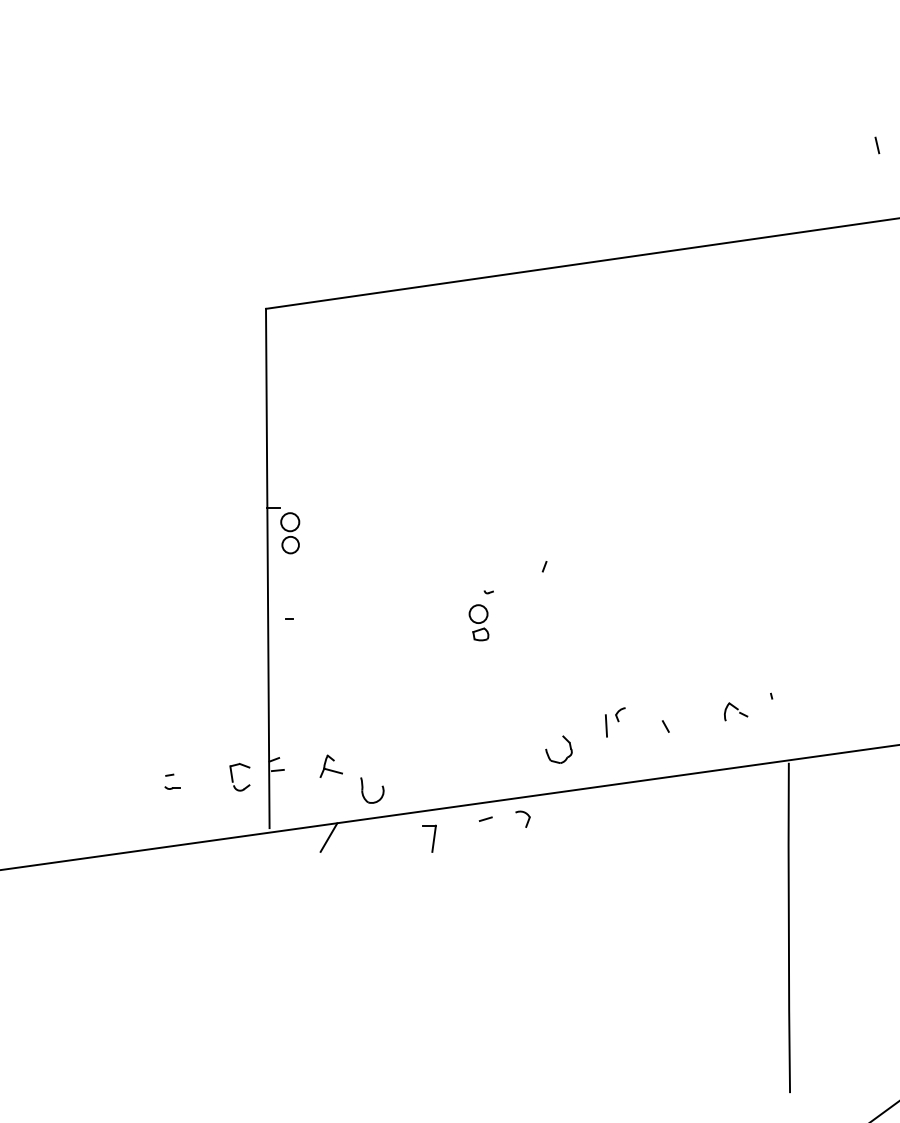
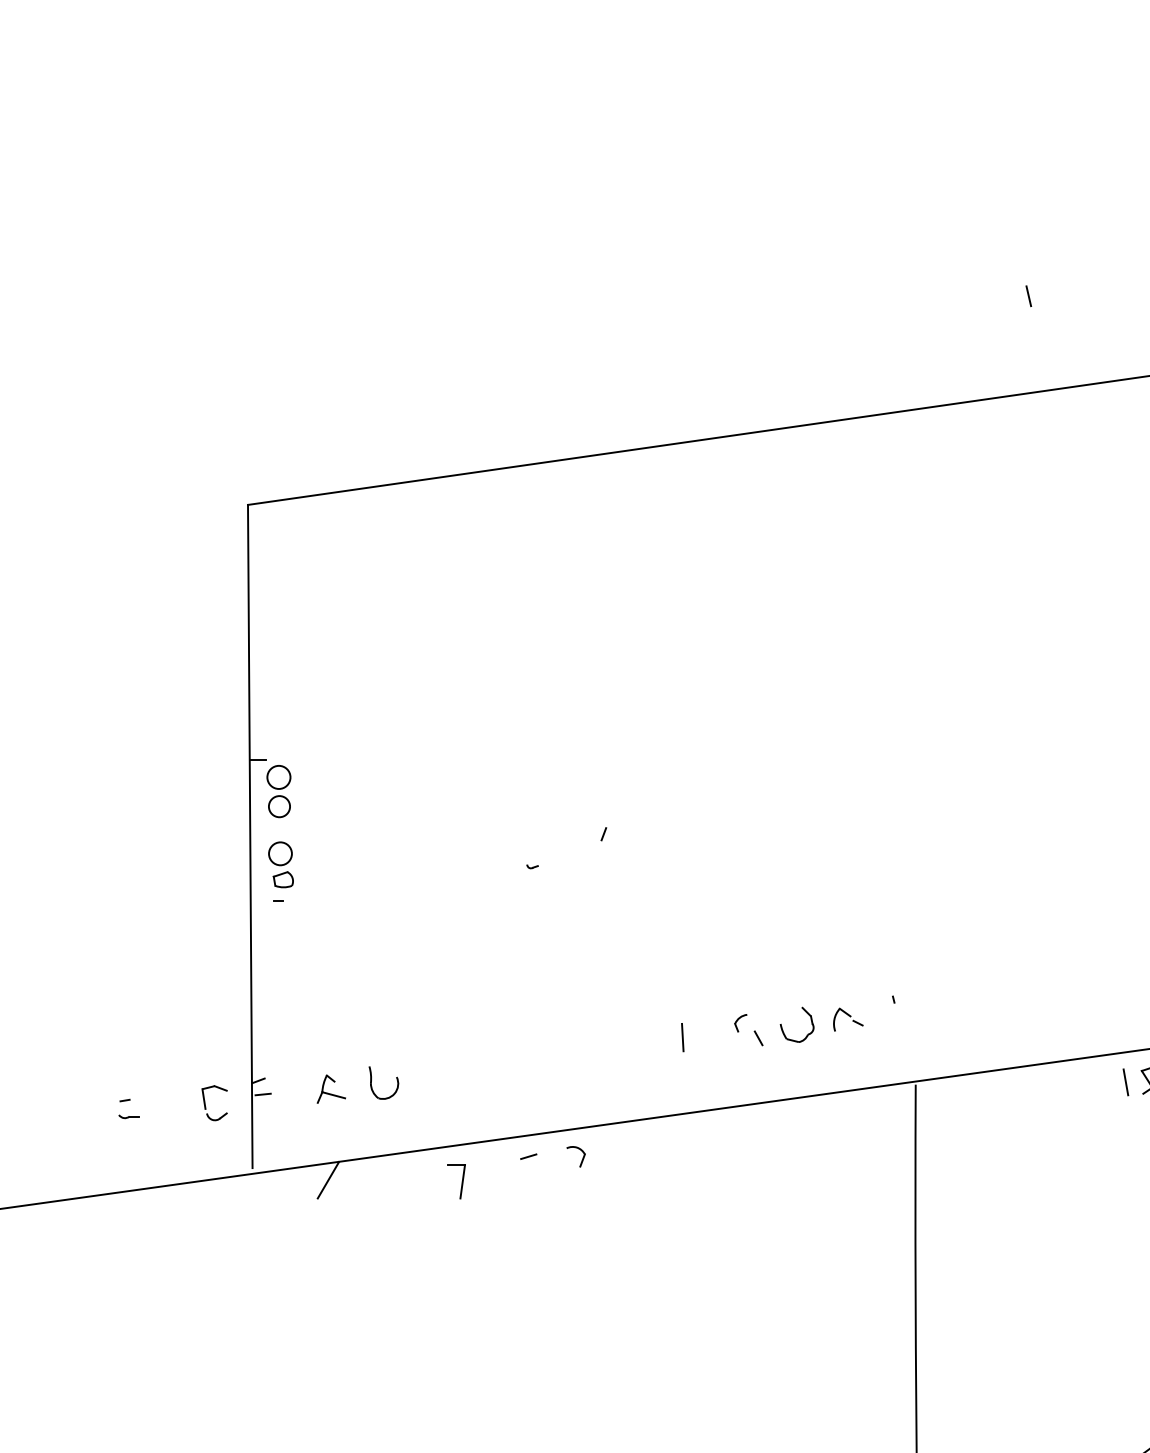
part: (478, 622) -> (280, 864), moved
part: (620, 714) -> (740, 1023), moved
part: (547, 750) -> (782, 1026), moved
part: (363, 793) -> (372, 1086), moved

